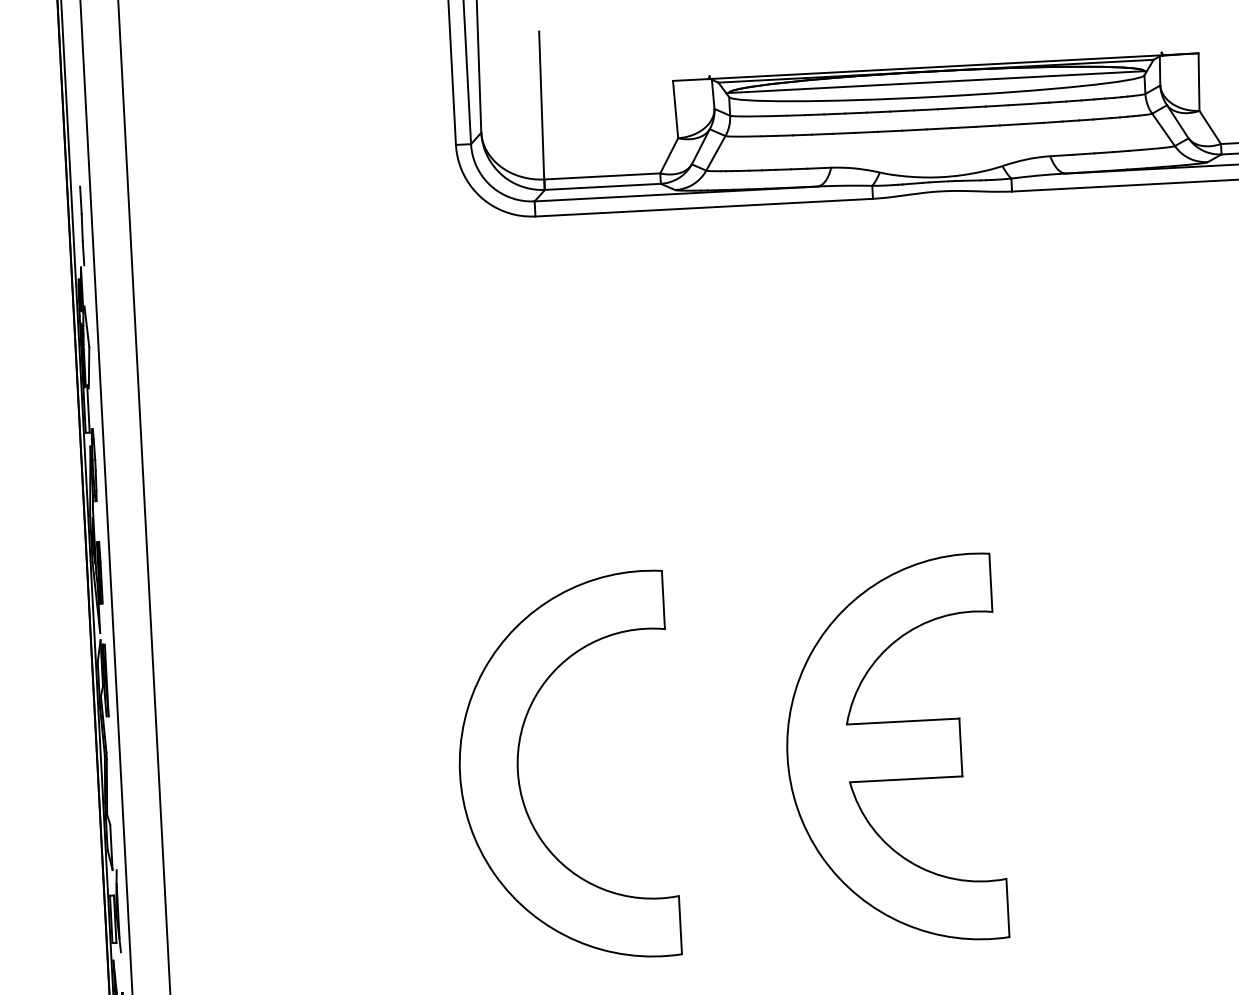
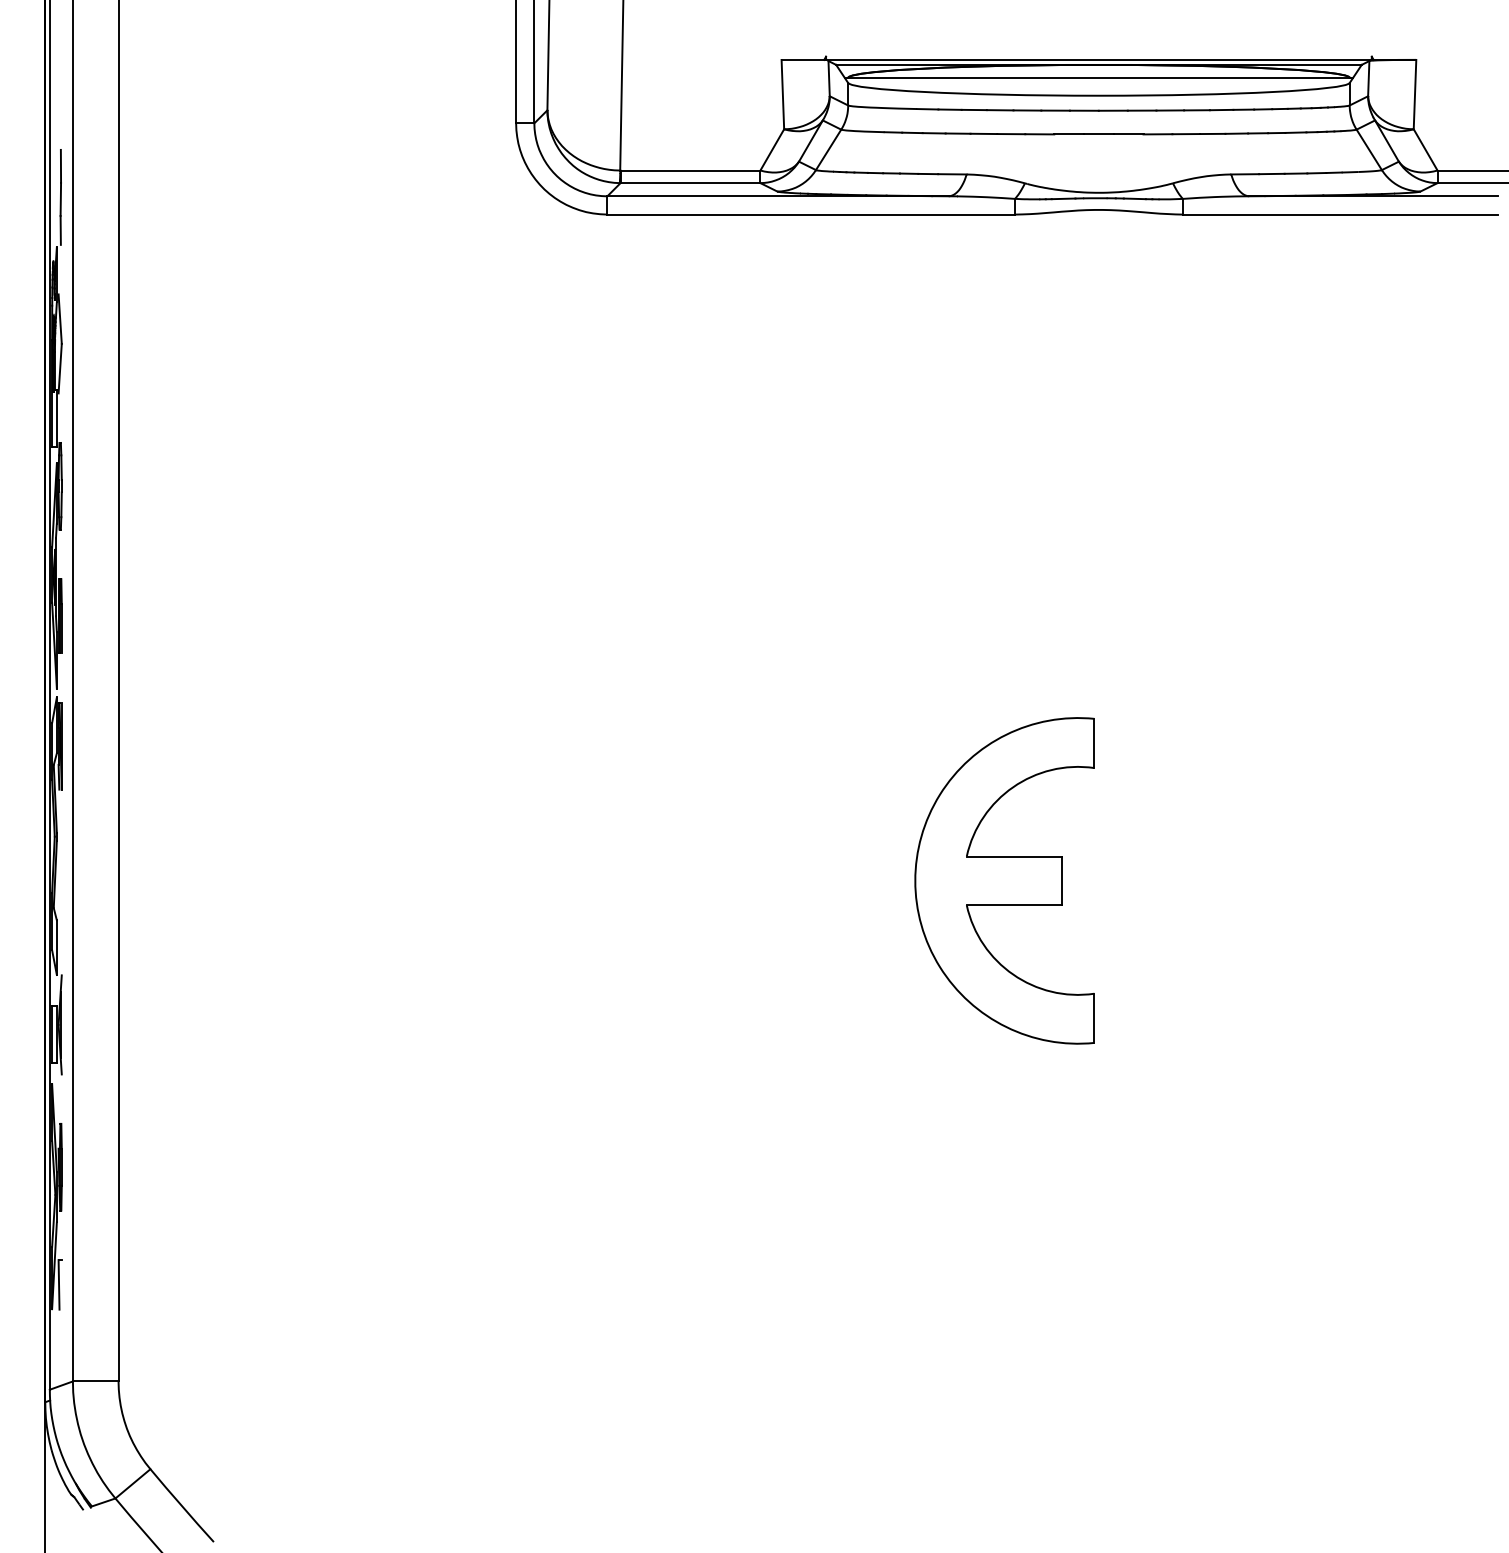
part: (893, 750) -> (1004, 880), size x0.7
part: (518, 770) -> (552, 880), removed

